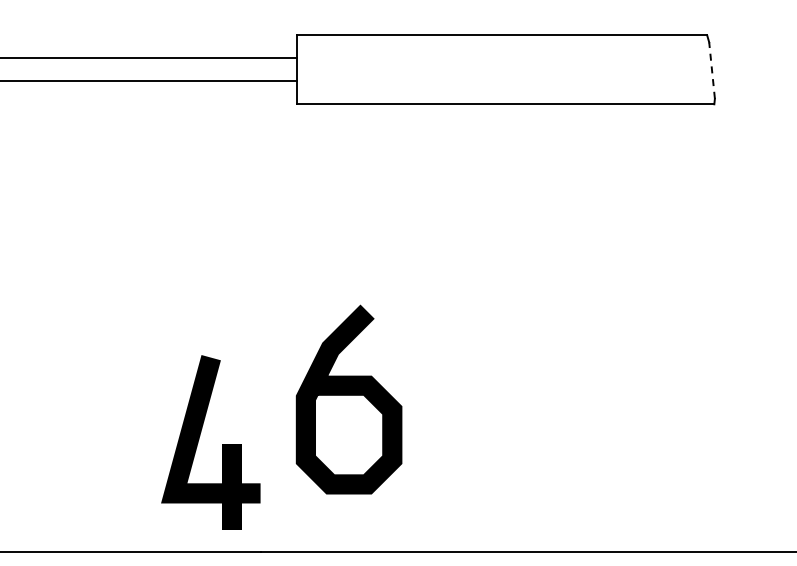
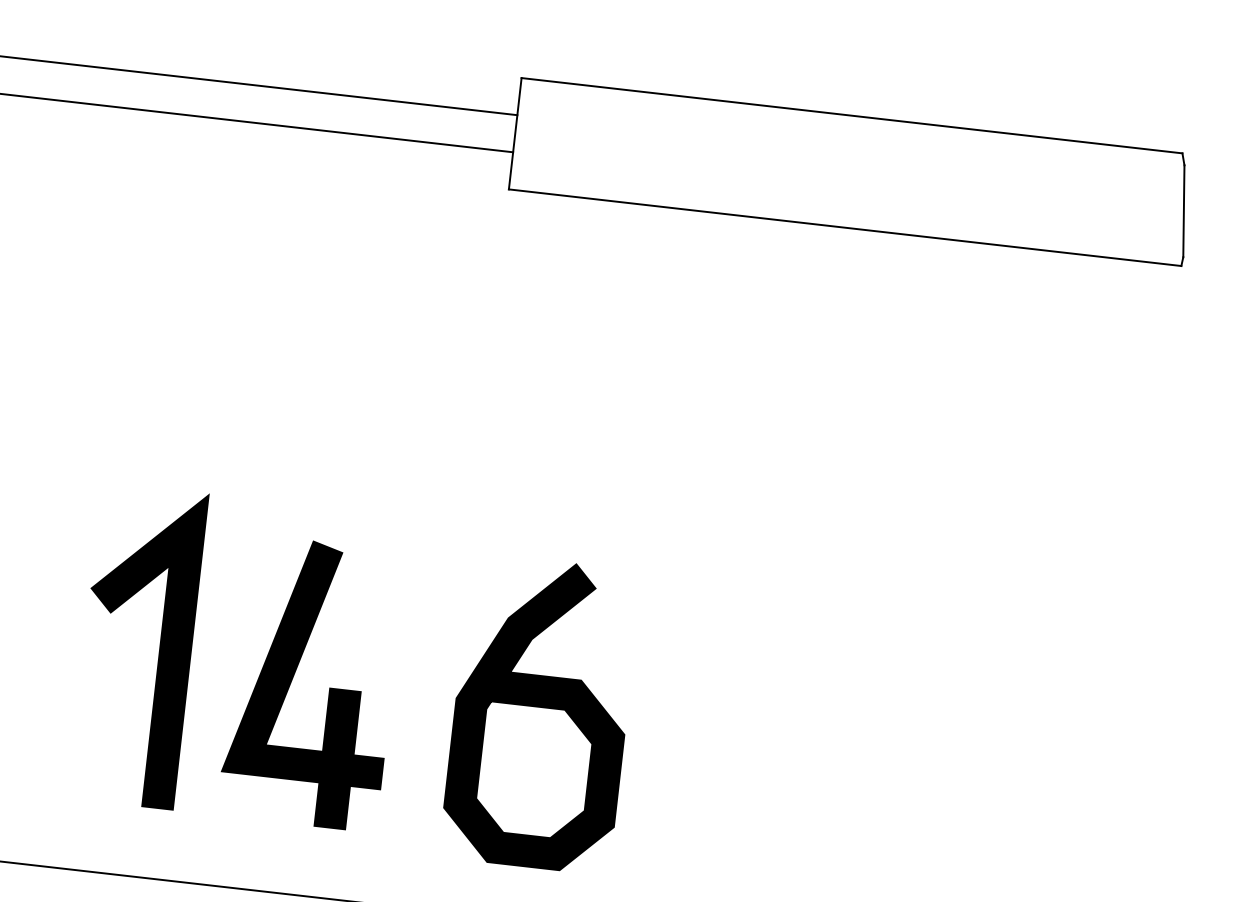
line: (712, 70) -> (1184, 211), dashed -> solid
curve: (348, 395) -> (540, 707), moved
line: (114, 409) -> (158, 647), added
part: (199, 439) -> (294, 676), moved

